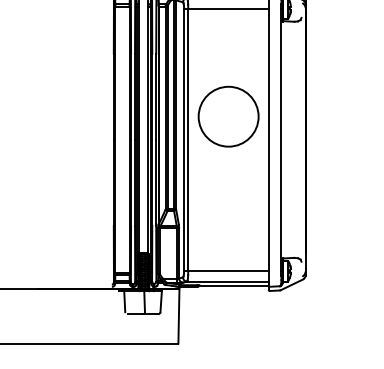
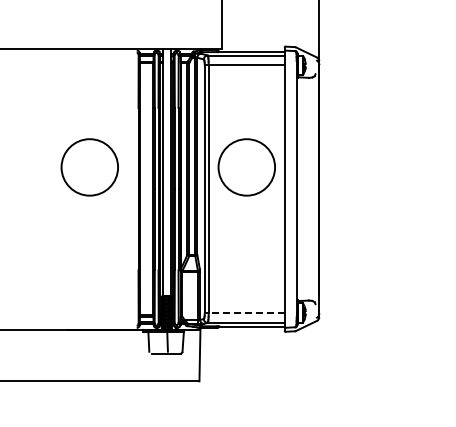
part: (61, 116) -> (89, 167), added
line: (228, 271) -> (246, 313), solid -> dashed

